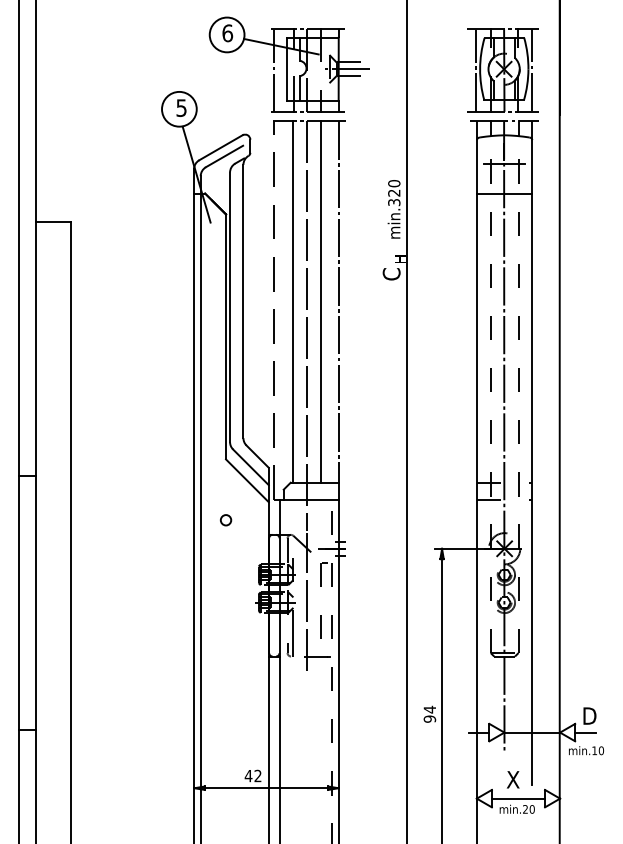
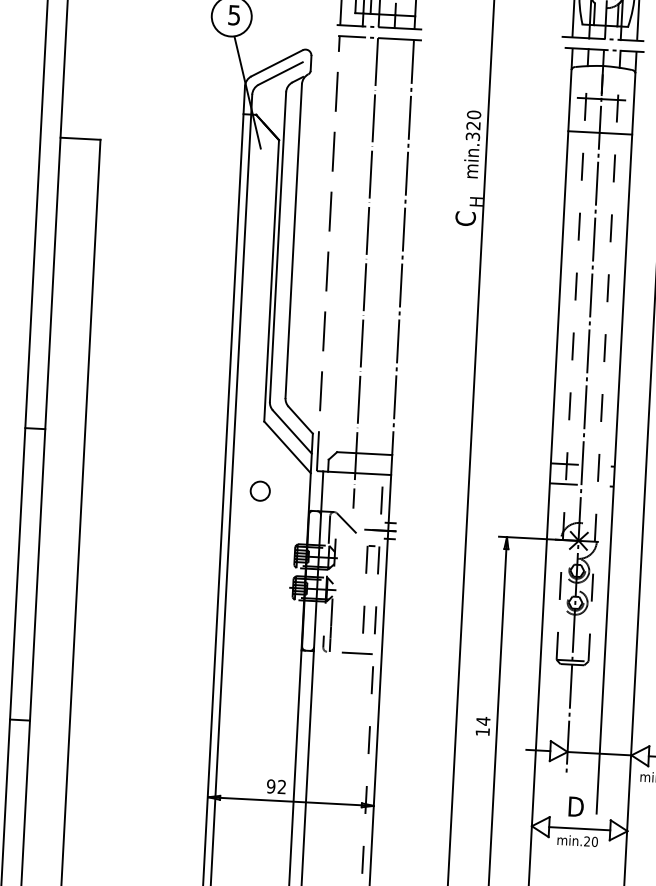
line: (293, 301) -> (351, 244), removed
line: (321, 301) -> (383, 245), removed
circle: (226, 520) -> (261, 491), size x1.6
line: (307, 601) -> (349, 589), removed
text: (429, 718) -> (482, 731), 94 -> 14
text: (248, 775) -> (271, 785), 42 -> 92
text: (513, 779) -> (575, 806), X -> D

